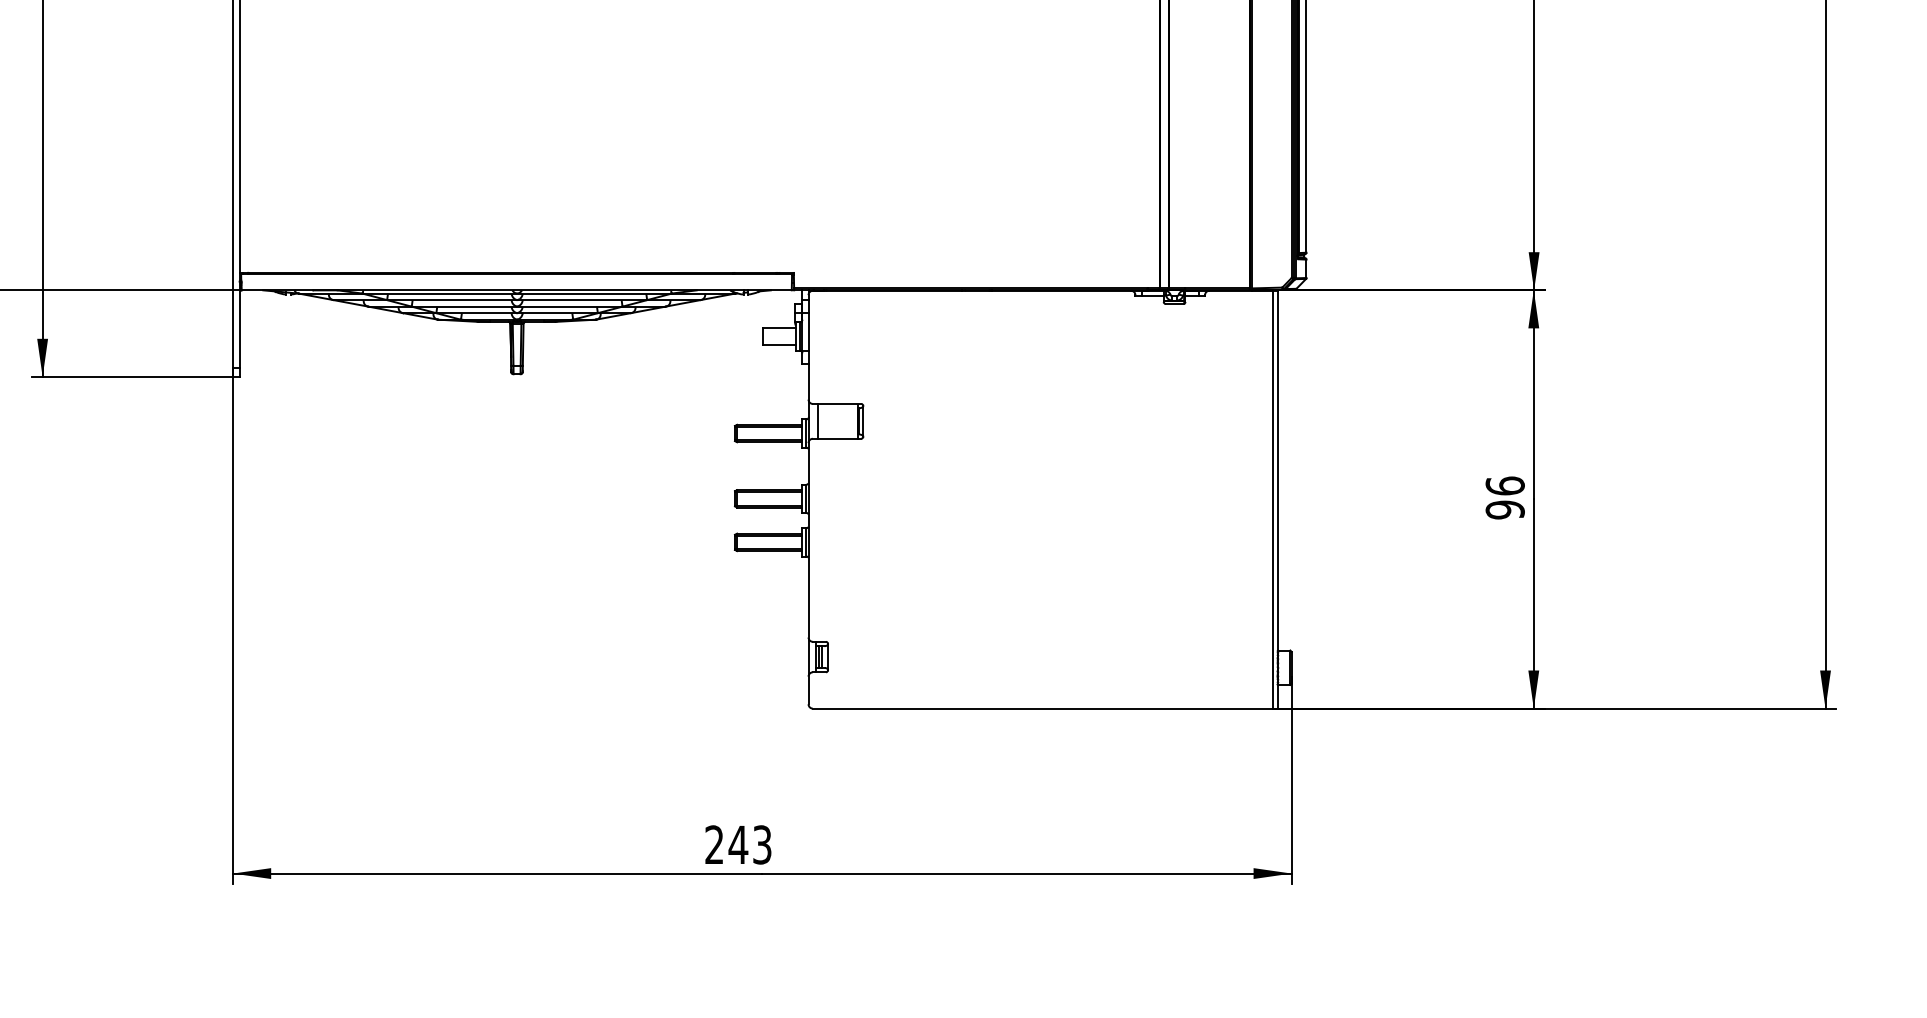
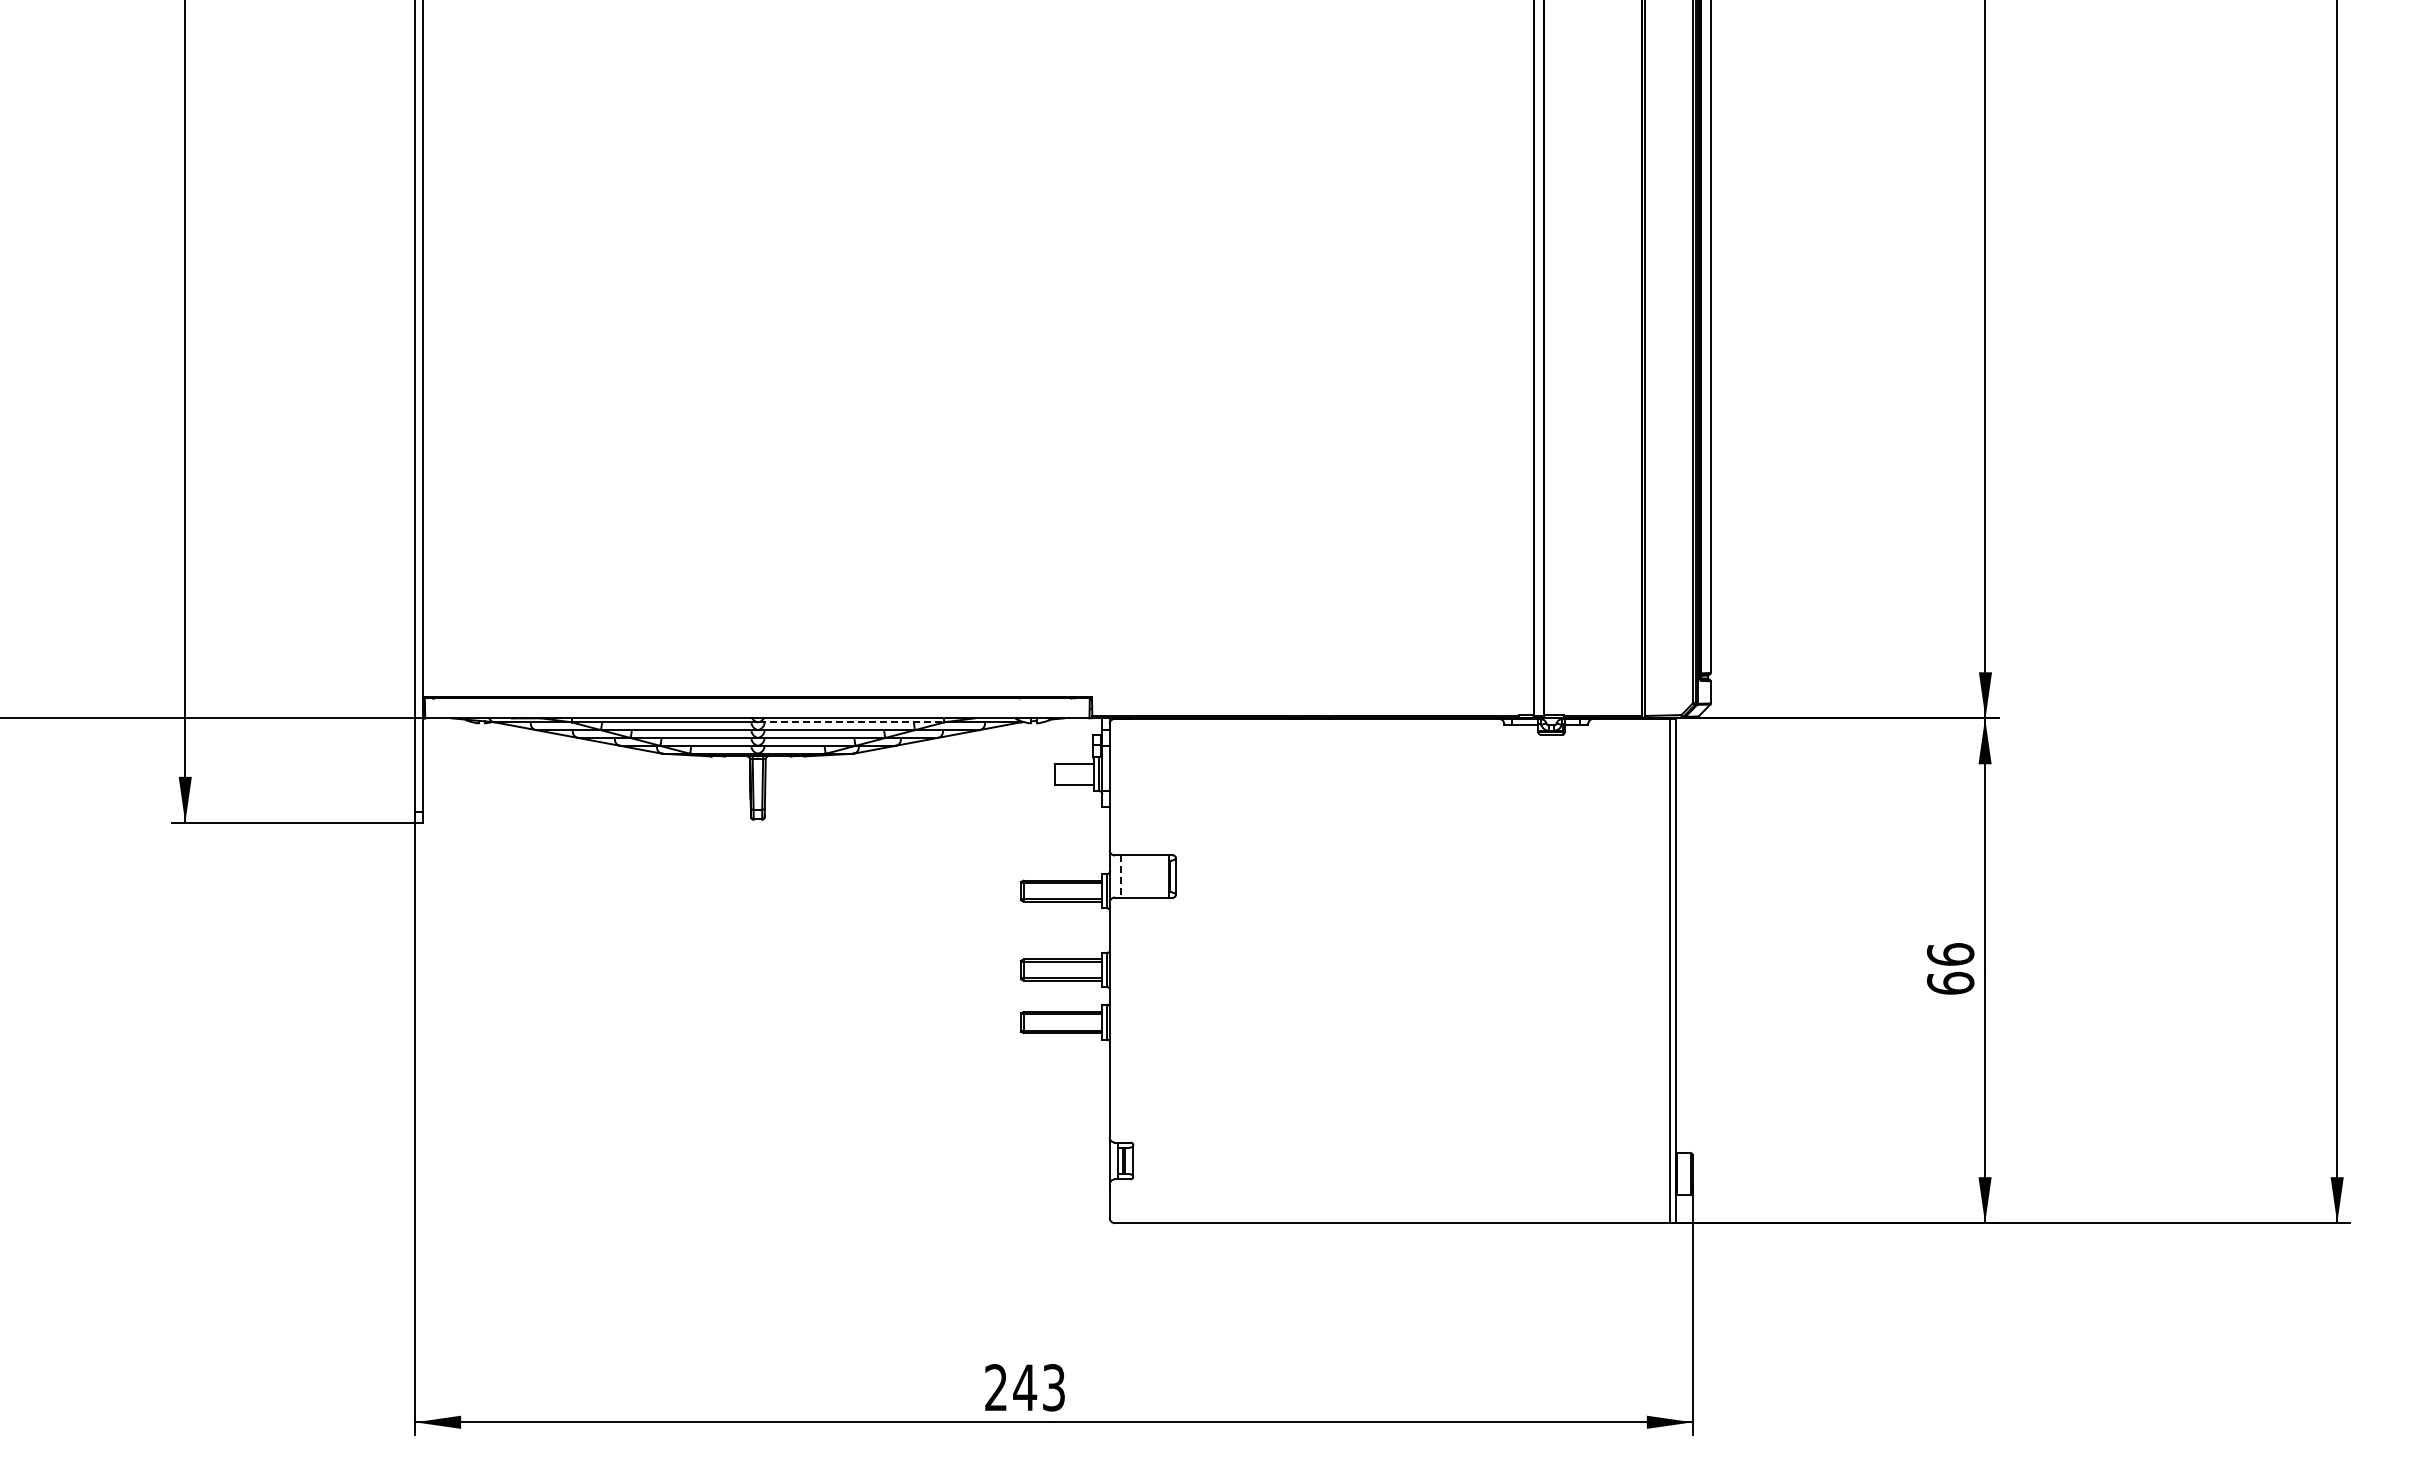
line: (594, 293) -> (851, 722), solid -> dashed
line: (817, 421) -> (1120, 876), solid -> dashed
text: (1505, 509) -> (1950, 982), 96 -> 66

